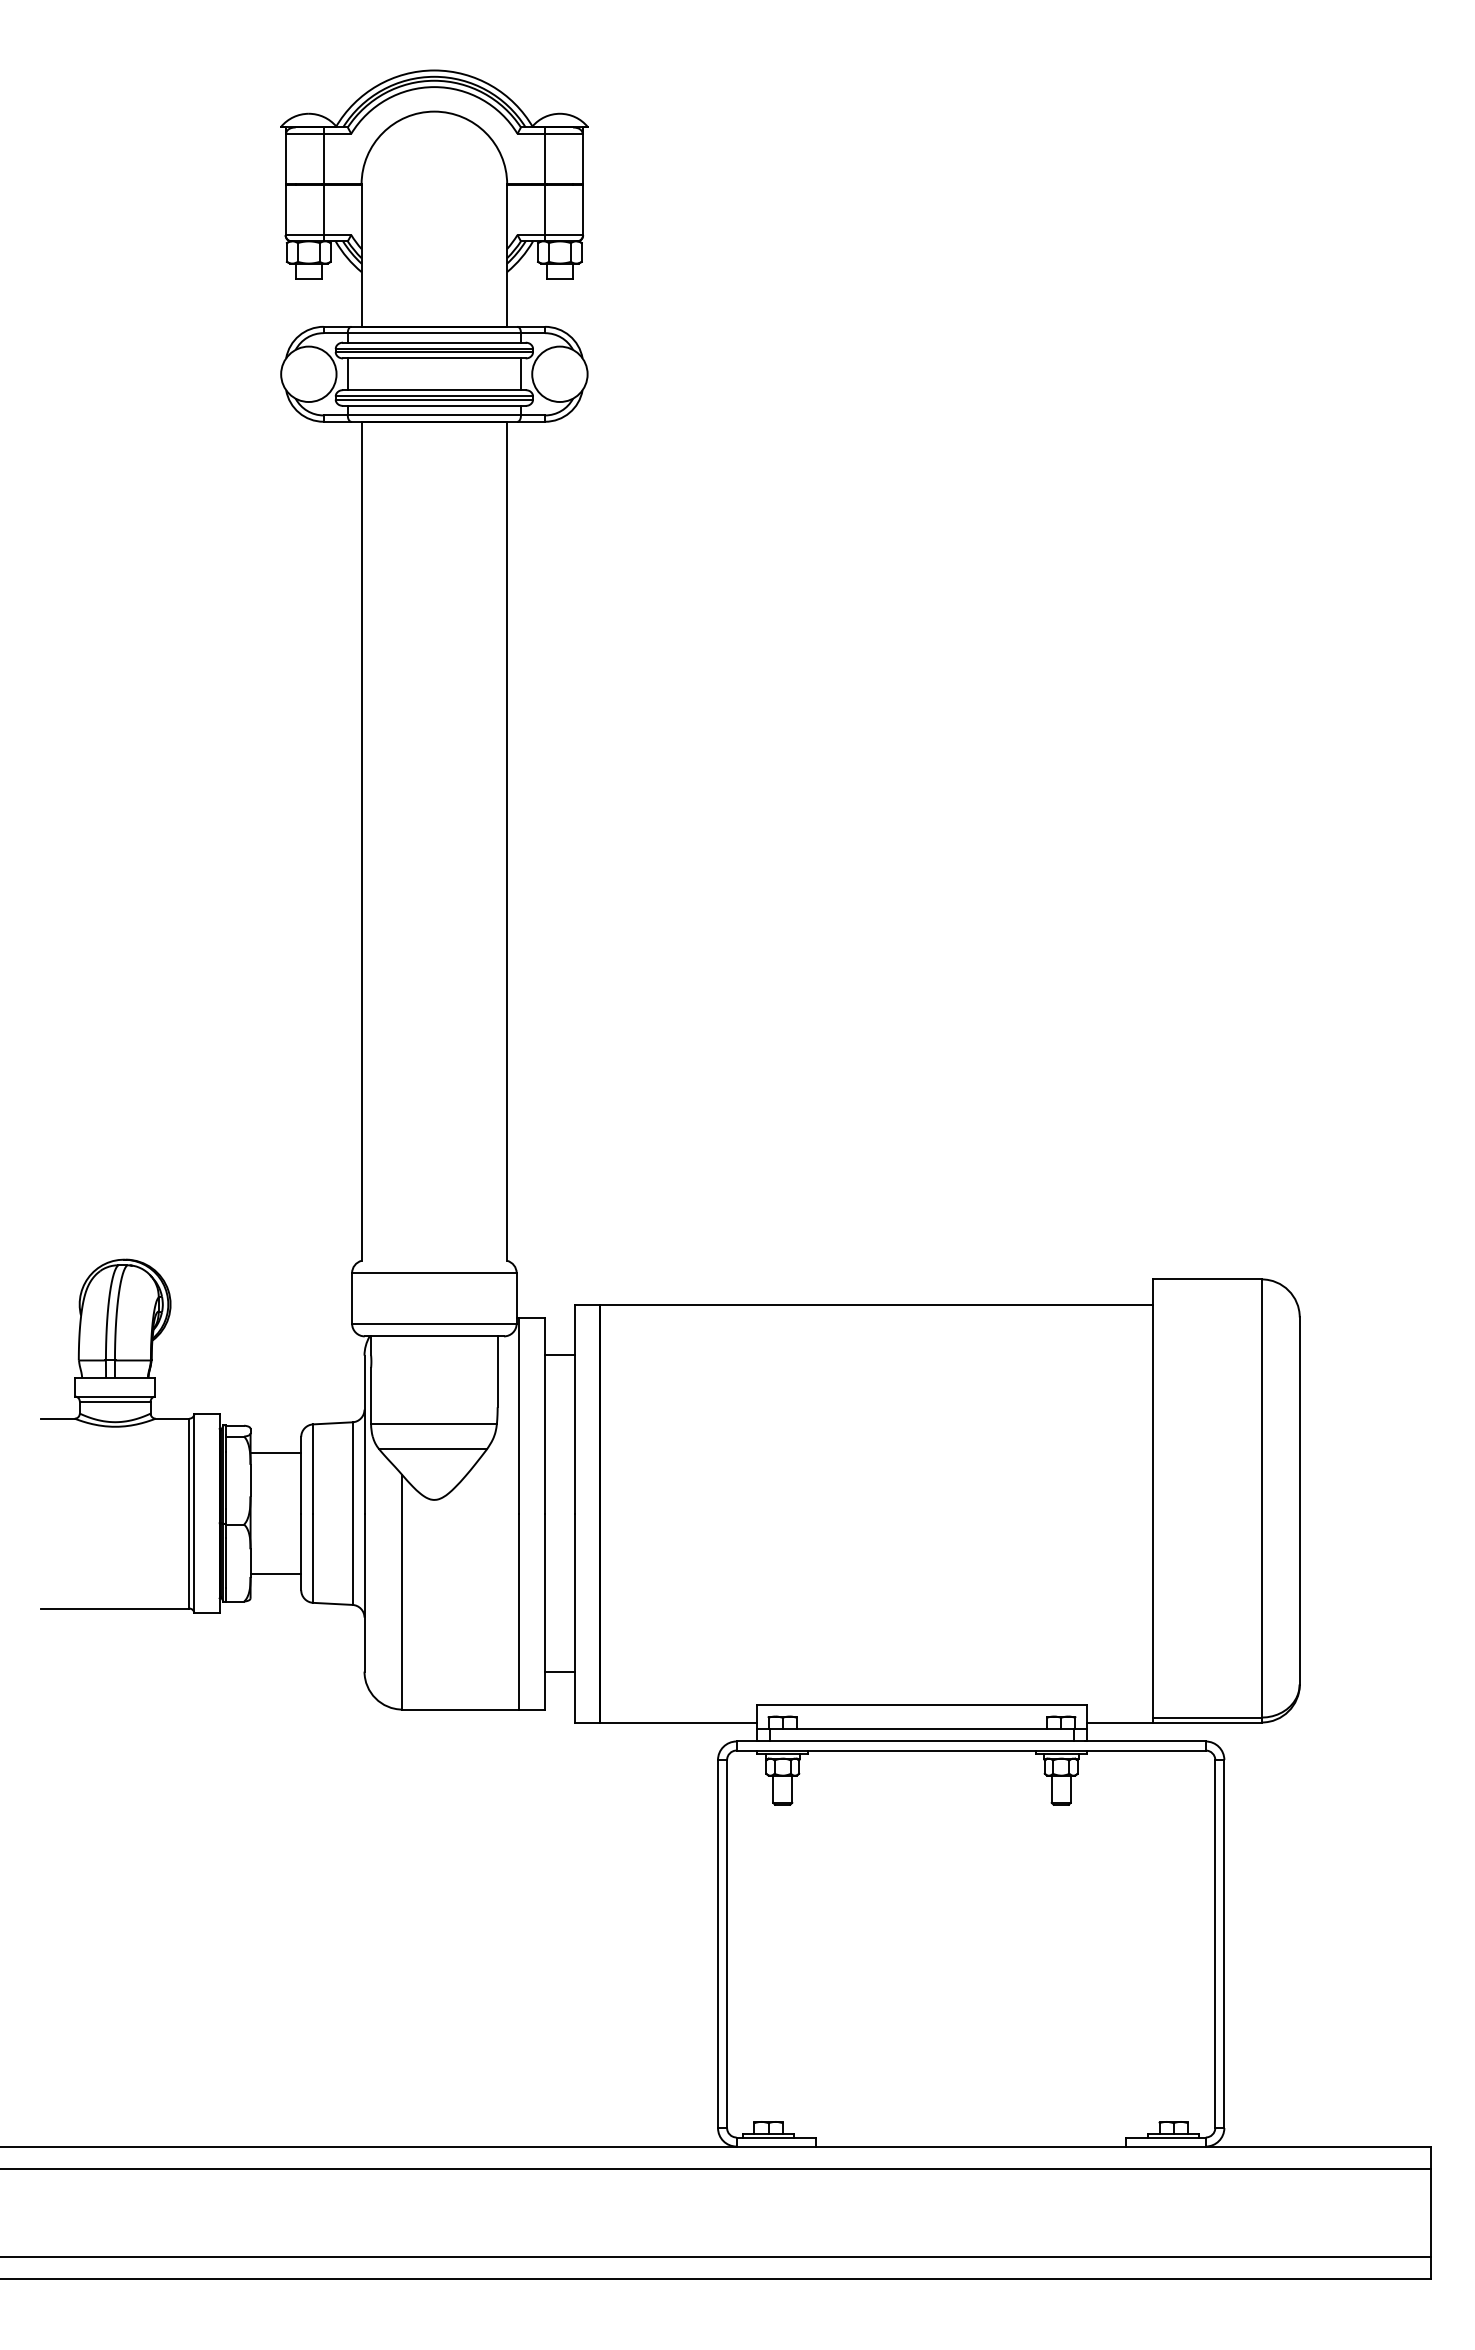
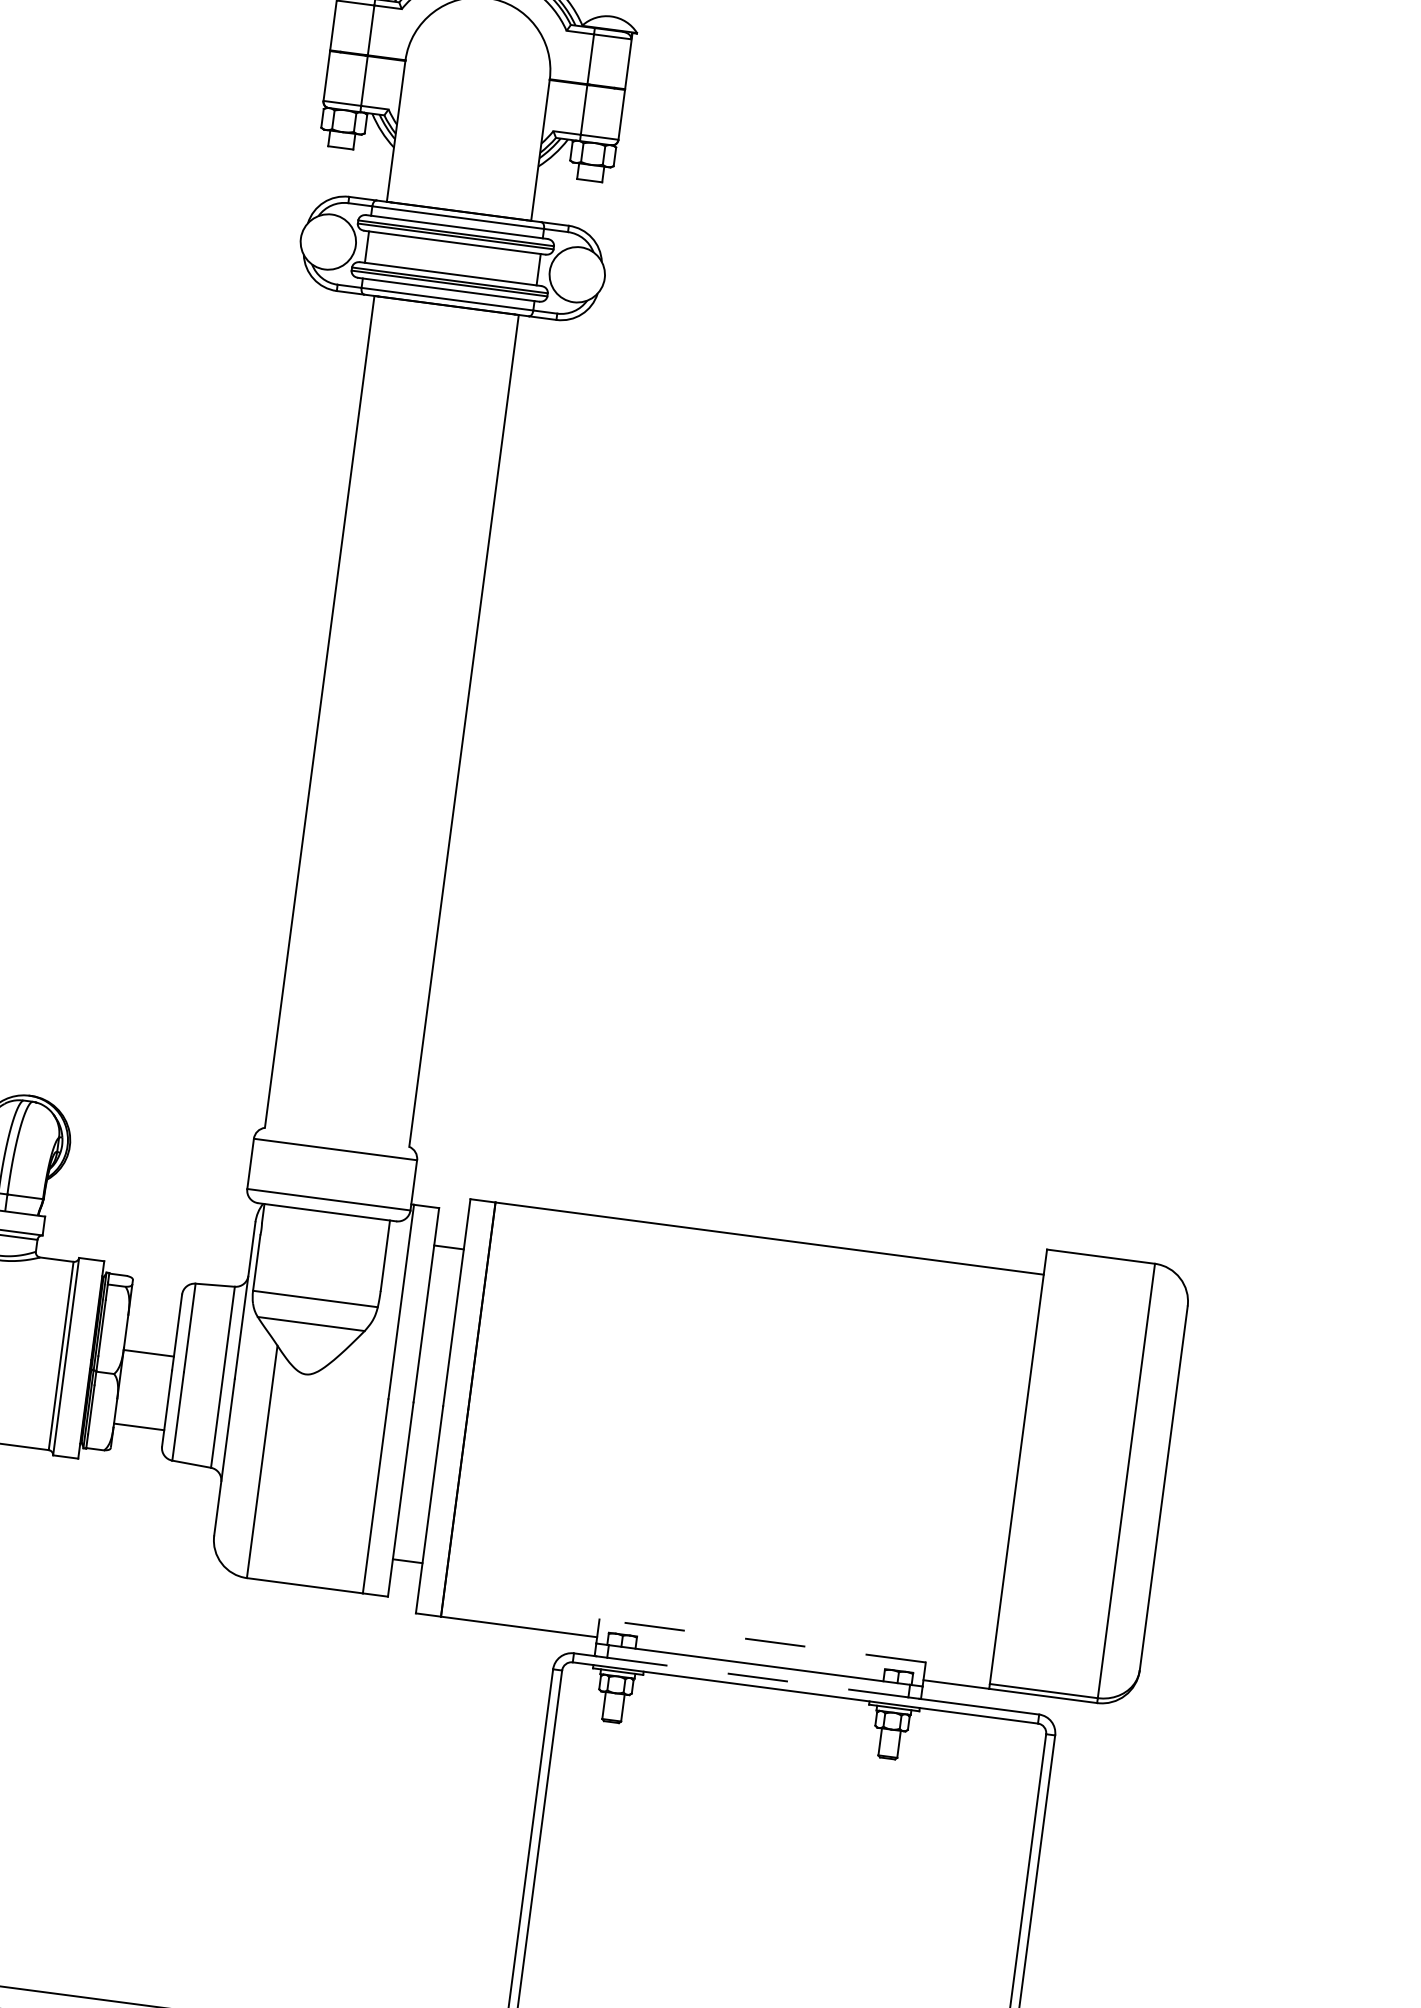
line: (275, 1453) -> (148, 1353), moved
line: (922, 1704) -> (763, 1640), solid -> dashed
line: (922, 1741) -> (758, 1677), solid -> dashed

